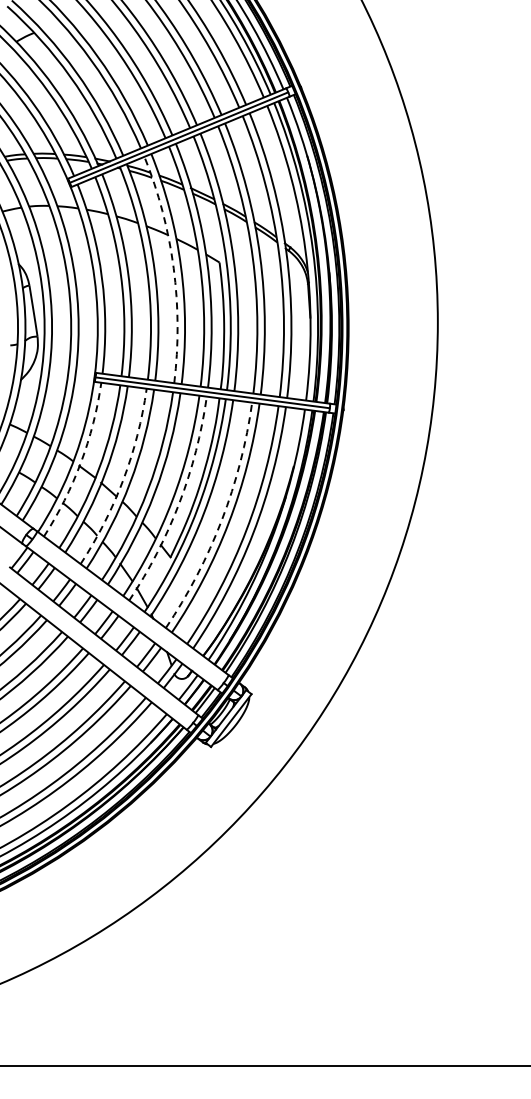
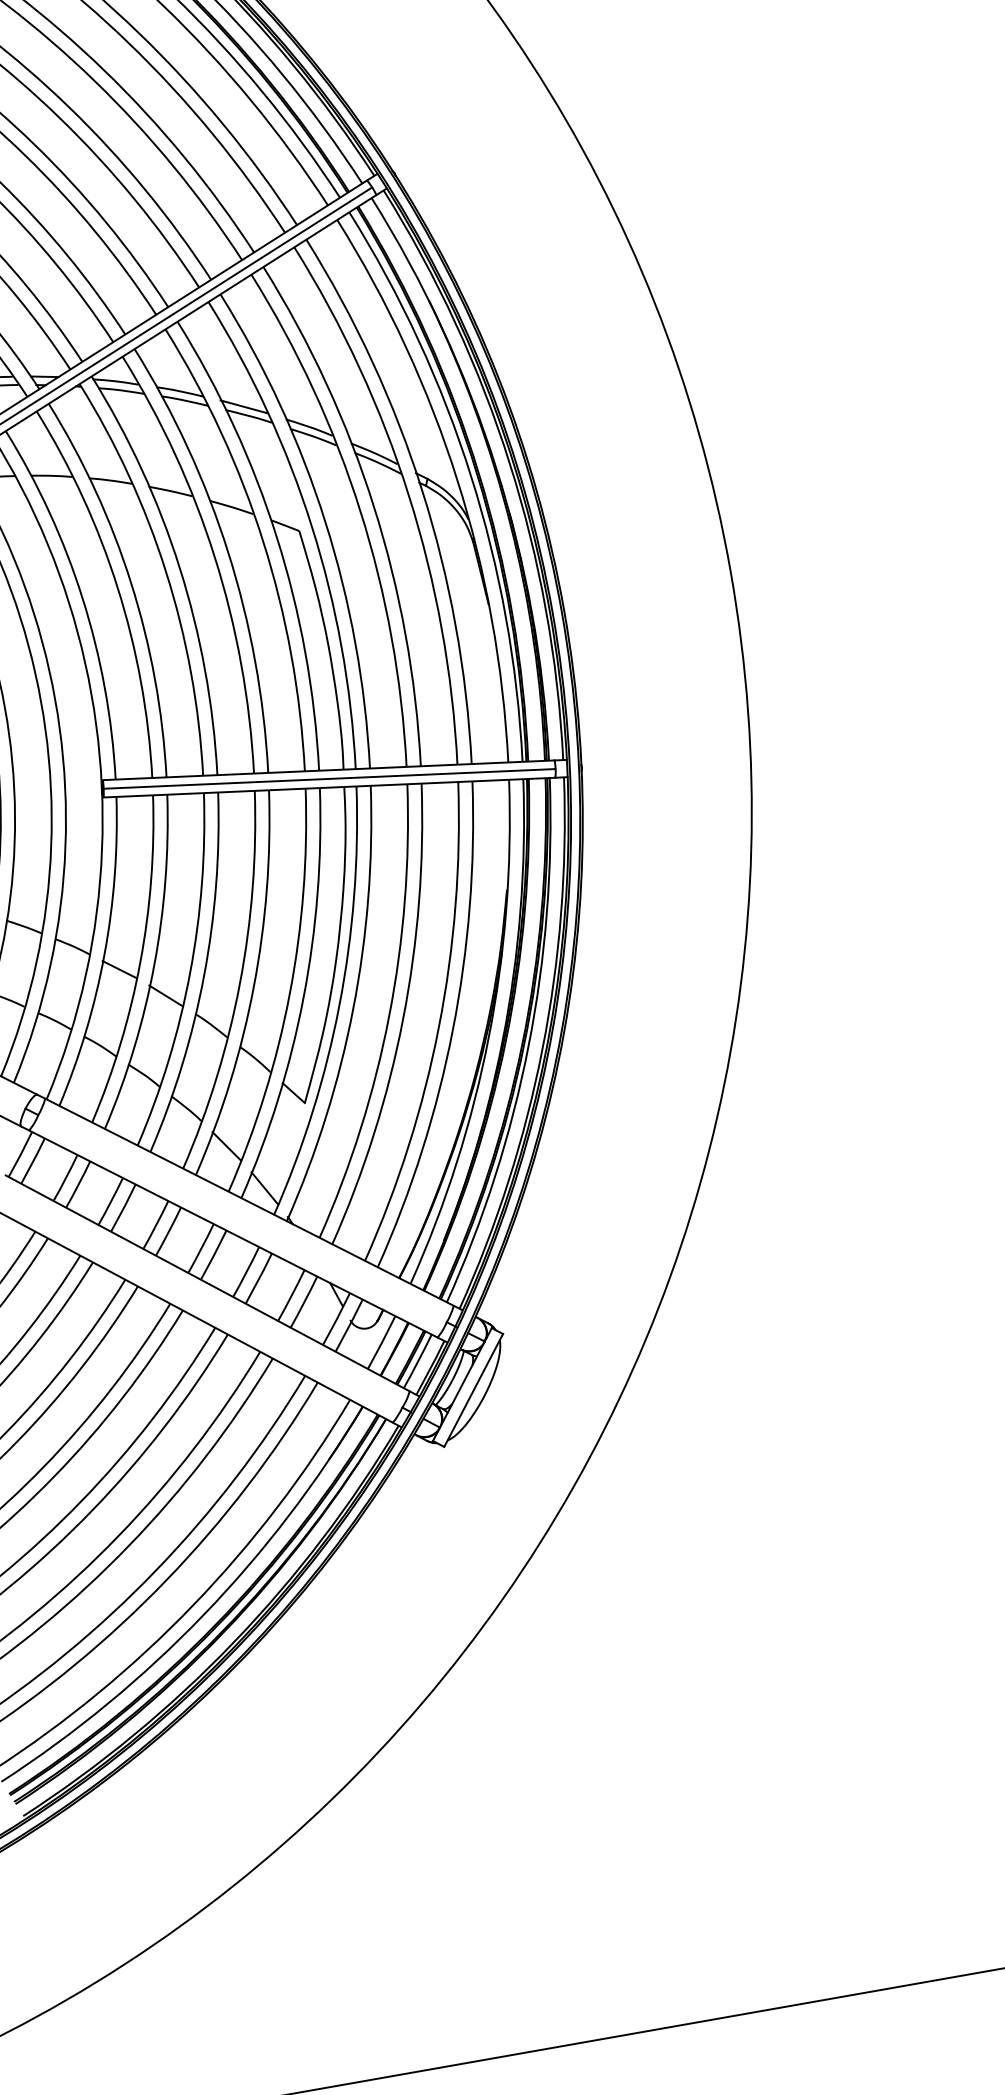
arc: (173, 268) -> (214, 557), dashed -> solid
arc: (80, 462) -> (103, 954), dashed -> solid
arc: (123, 480) -> (190, 973), dashed -> solid
arc: (179, 502) -> (303, 996), dashed -> solid
arc: (221, 520) -> (388, 1016), dashed -> solid

